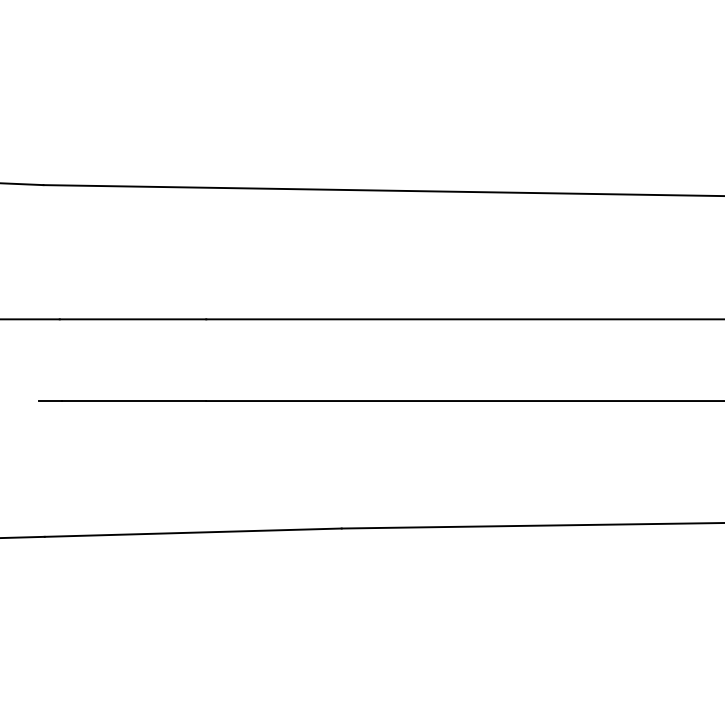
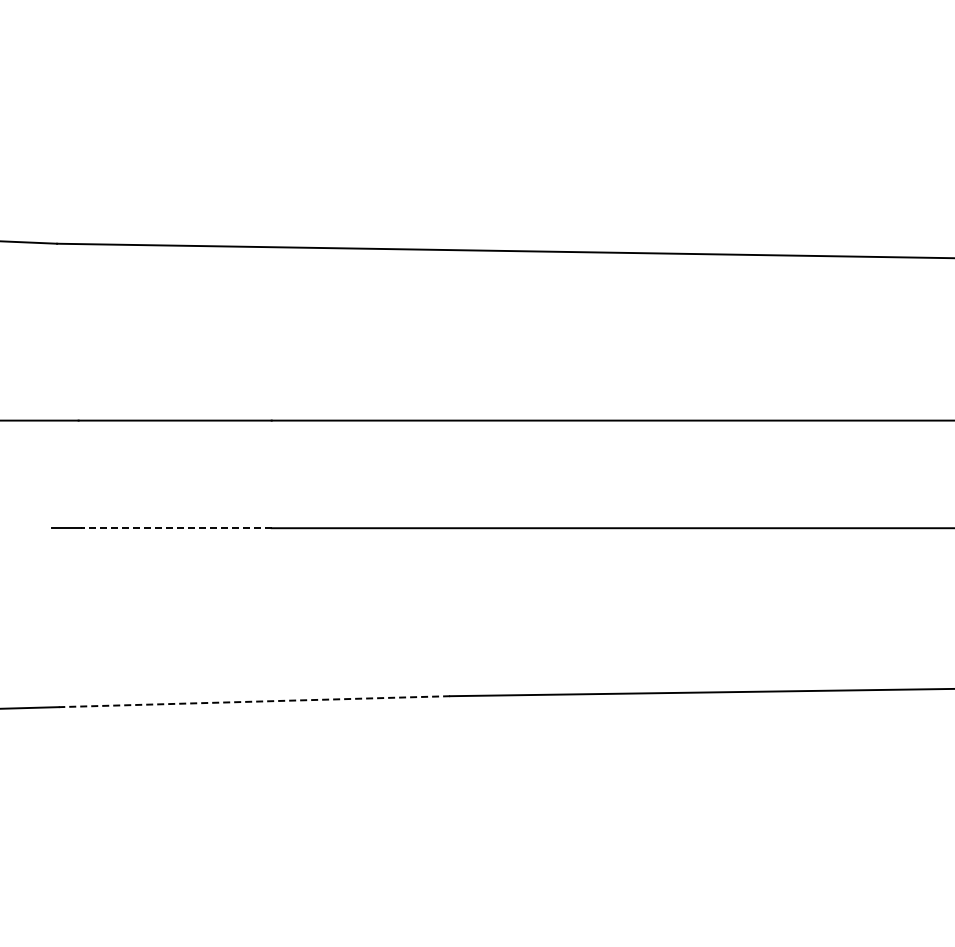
line: (133, 401) -> (175, 528), solid -> dashed
line: (193, 532) -> (254, 701), solid -> dashed

